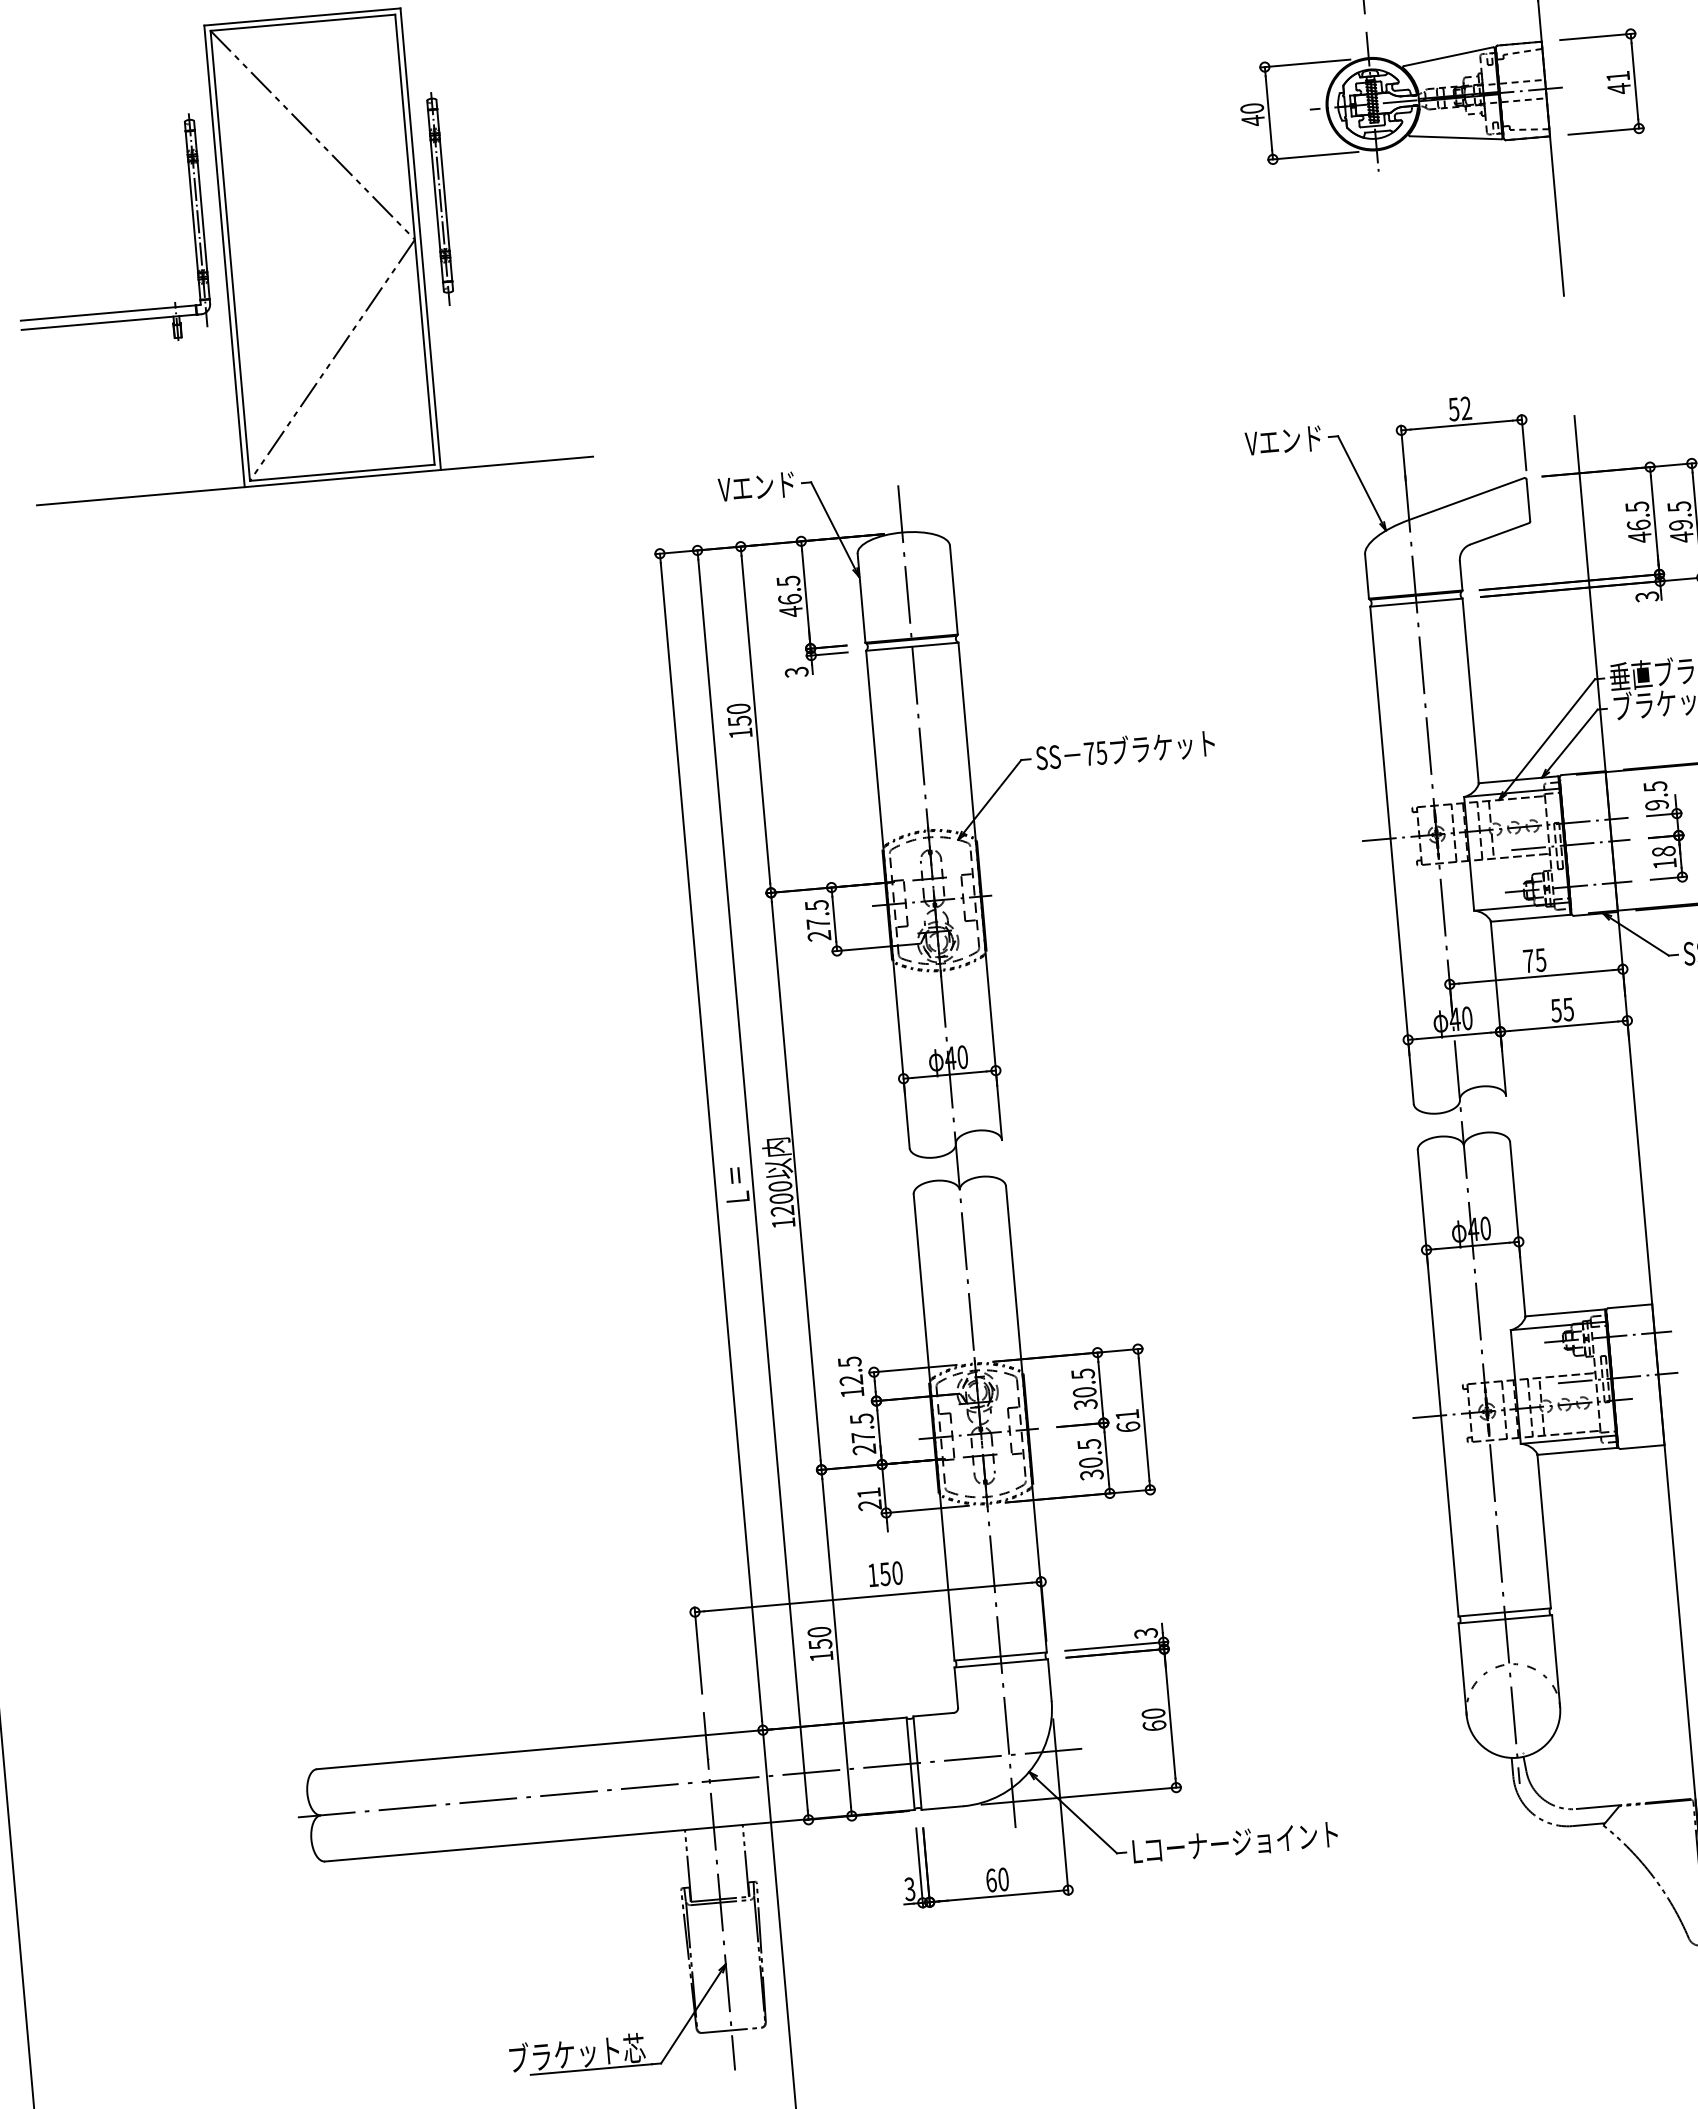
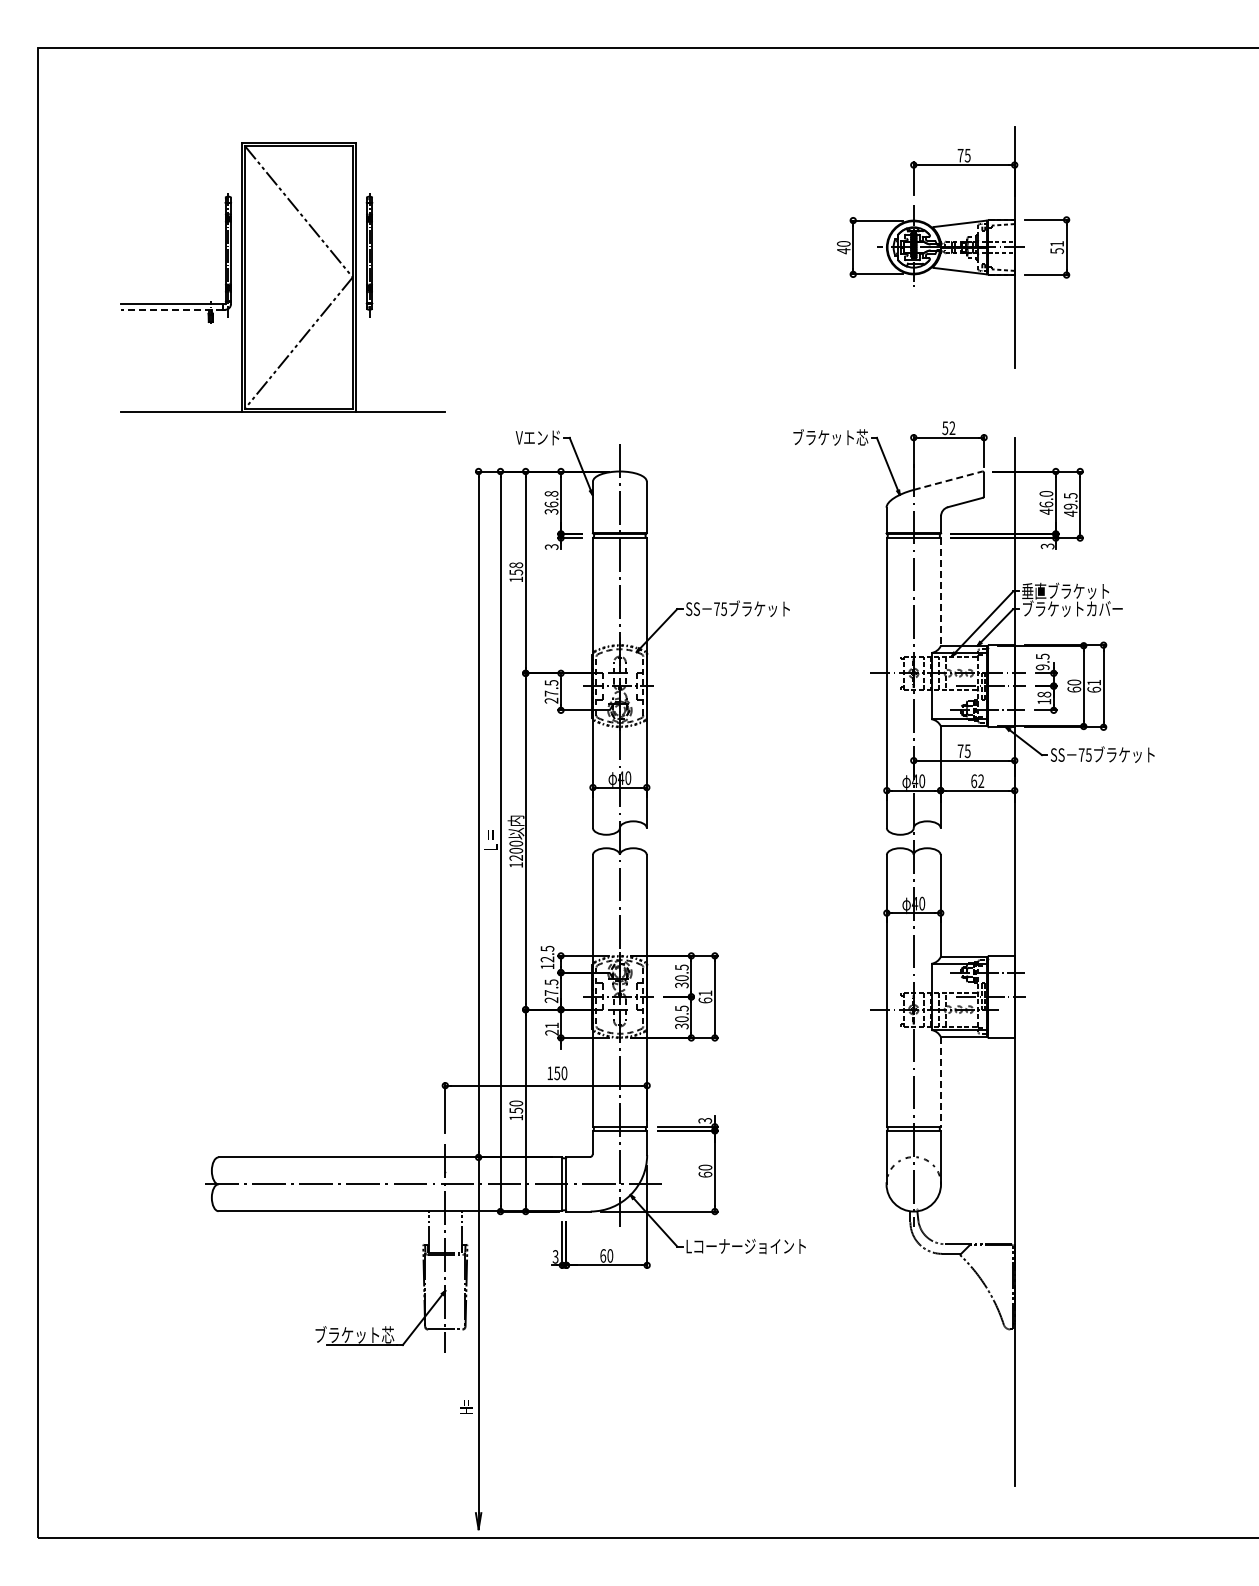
text: (1619, 87) -> (1057, 250), 41 -> 51
line: (108, 321) -> (171, 309), solid -> dashed
text: (1258, 442) -> (830, 437), Vエンド -> ブラケット芯
line: (1467, 498) -> (948, 480), solid -> dashed
text: (1637, 506) -> (1046, 493), 46.5 -> 46.0
text: (789, 595) -> (551, 502), 46.5 -> 36.8
line: (1470, 690) -> (940, 591), solid -> dashed
text: (739, 709) -> (516, 565), 150 -> 158
text: (1562, 1010) -> (977, 781), 55 -> 62
line: (1543, 1532) -> (940, 1082), solid -> dashed

